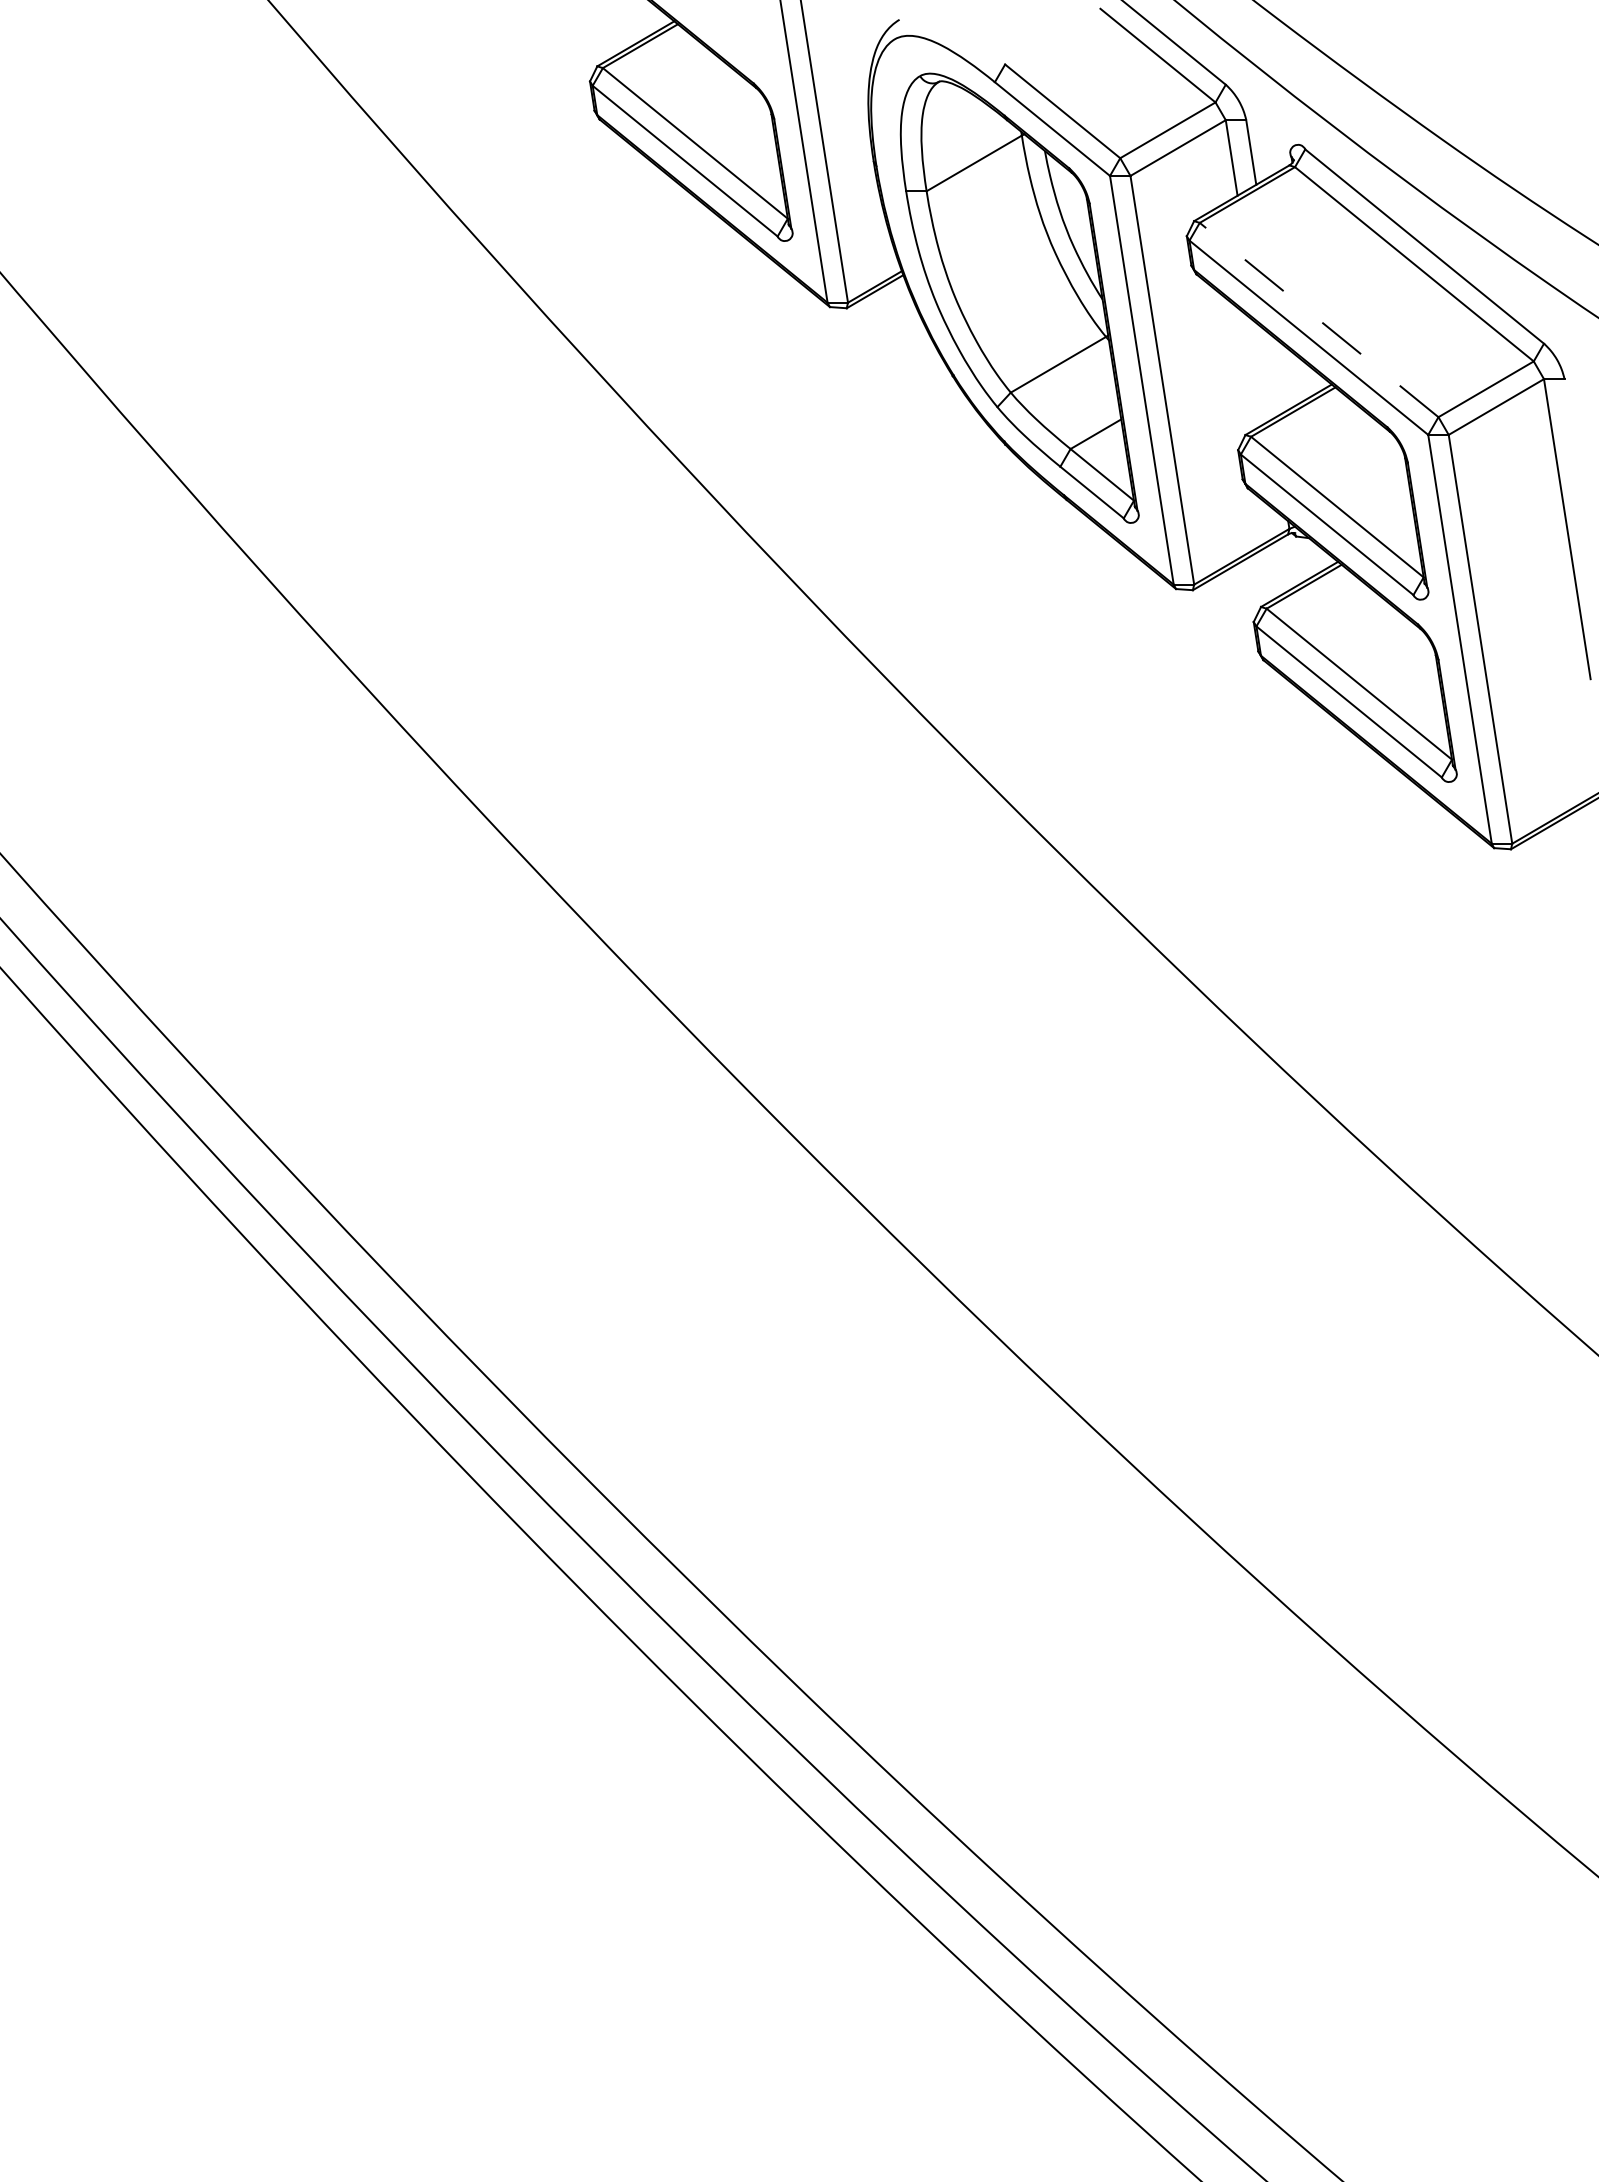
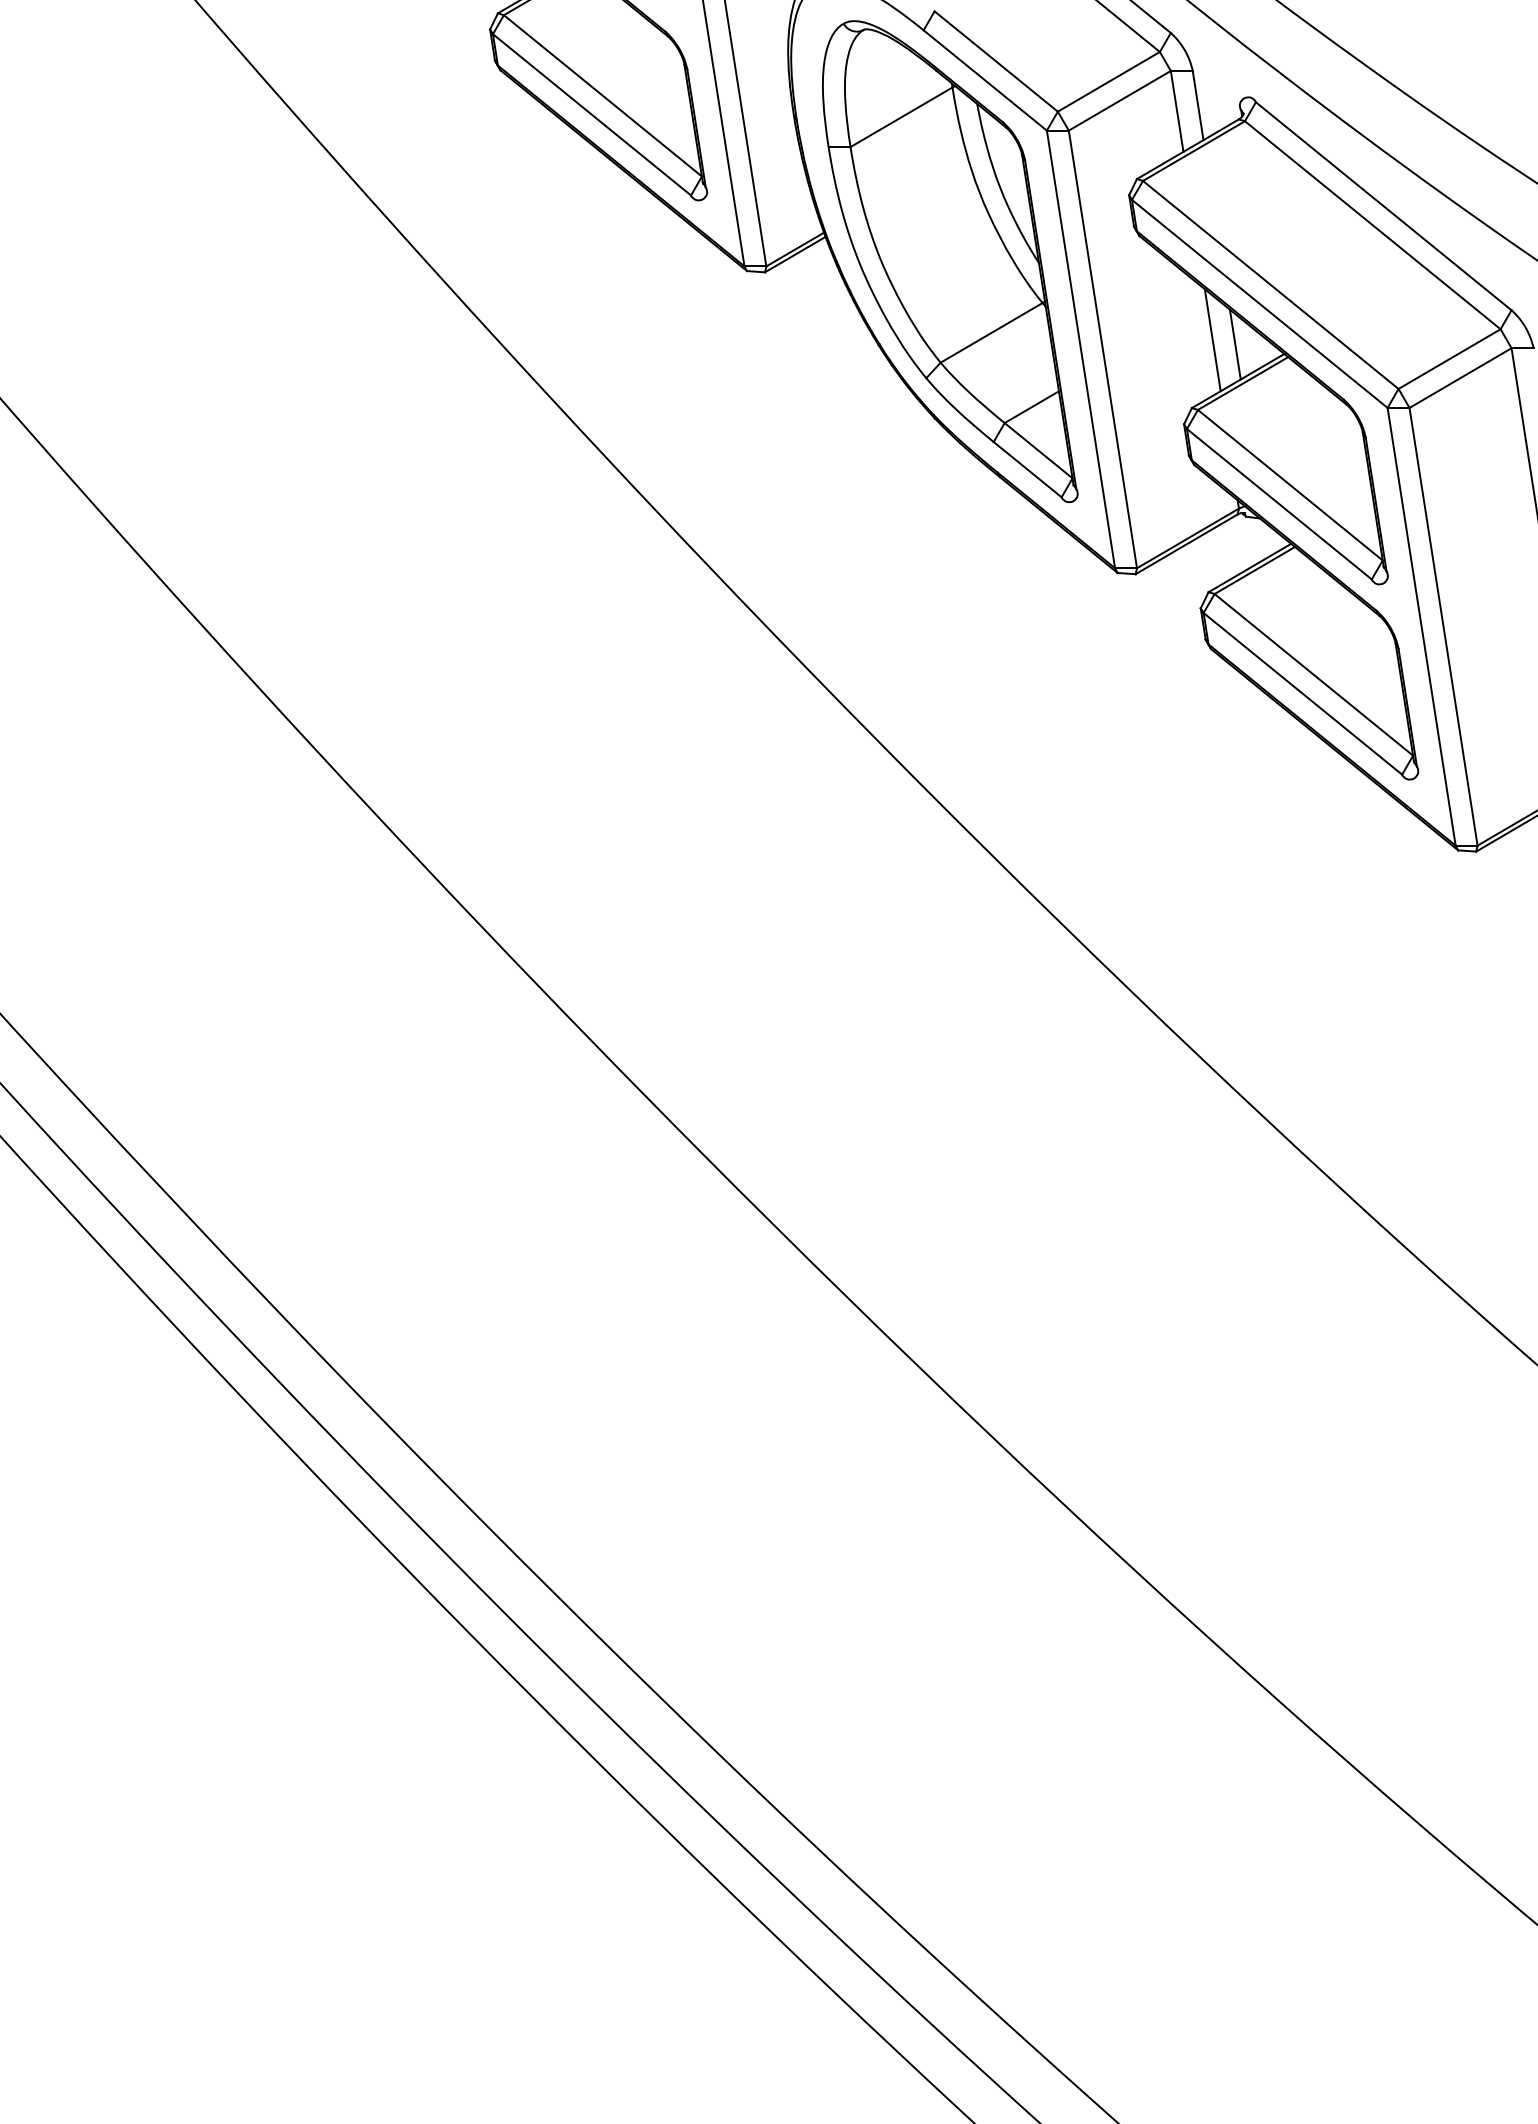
line: (1319, 320) -> (1271, 285), dashed -> solid
line: (1264, 371) -> (1212, 340), added
line: (1285, 375) -> (1234, 344), added

